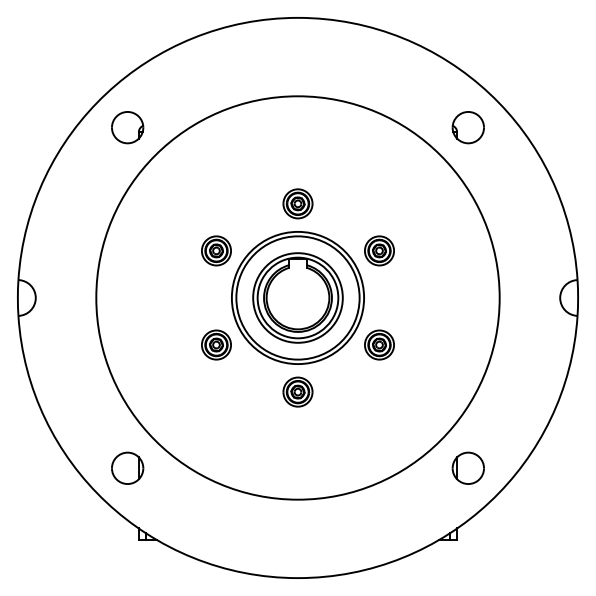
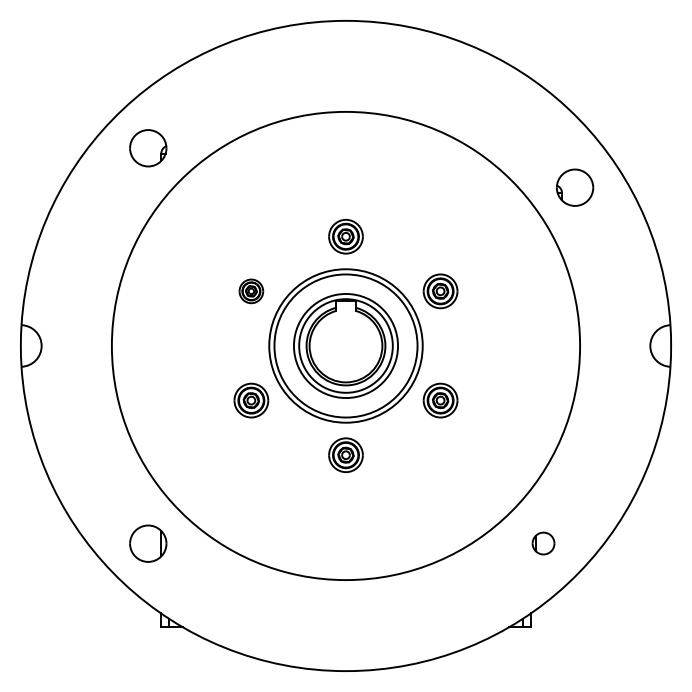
part: (467, 127) -> (574, 187), moved
part: (216, 250) -> (251, 290), size x0.7
part: (467, 467) -> (542, 542), size x0.6

